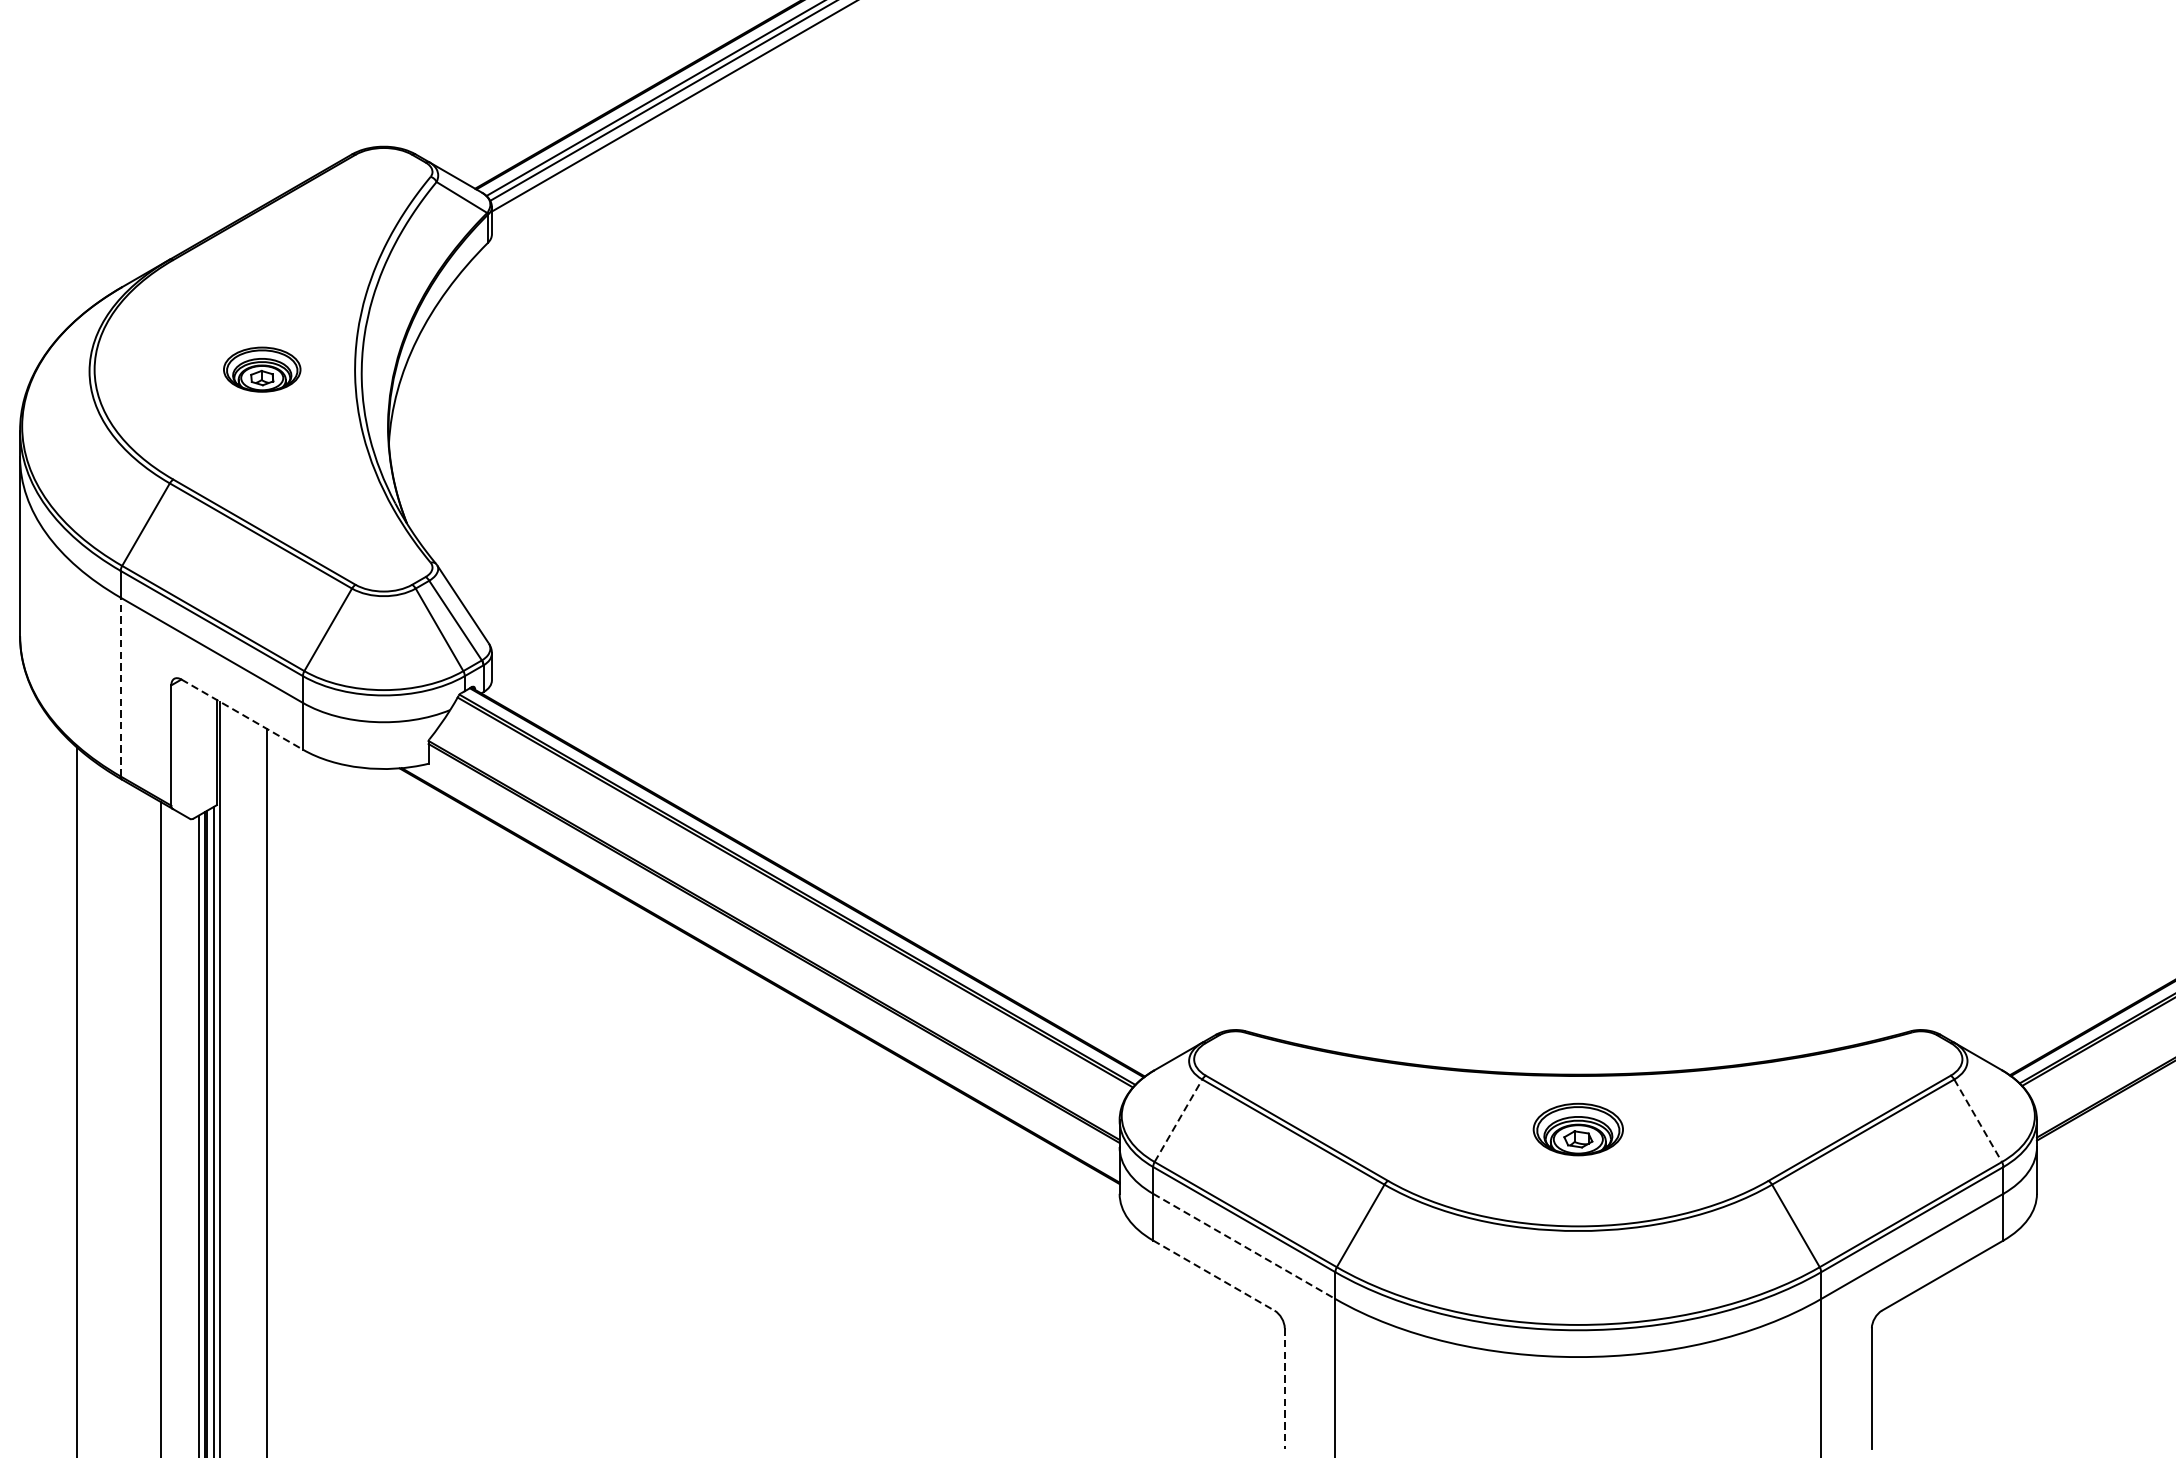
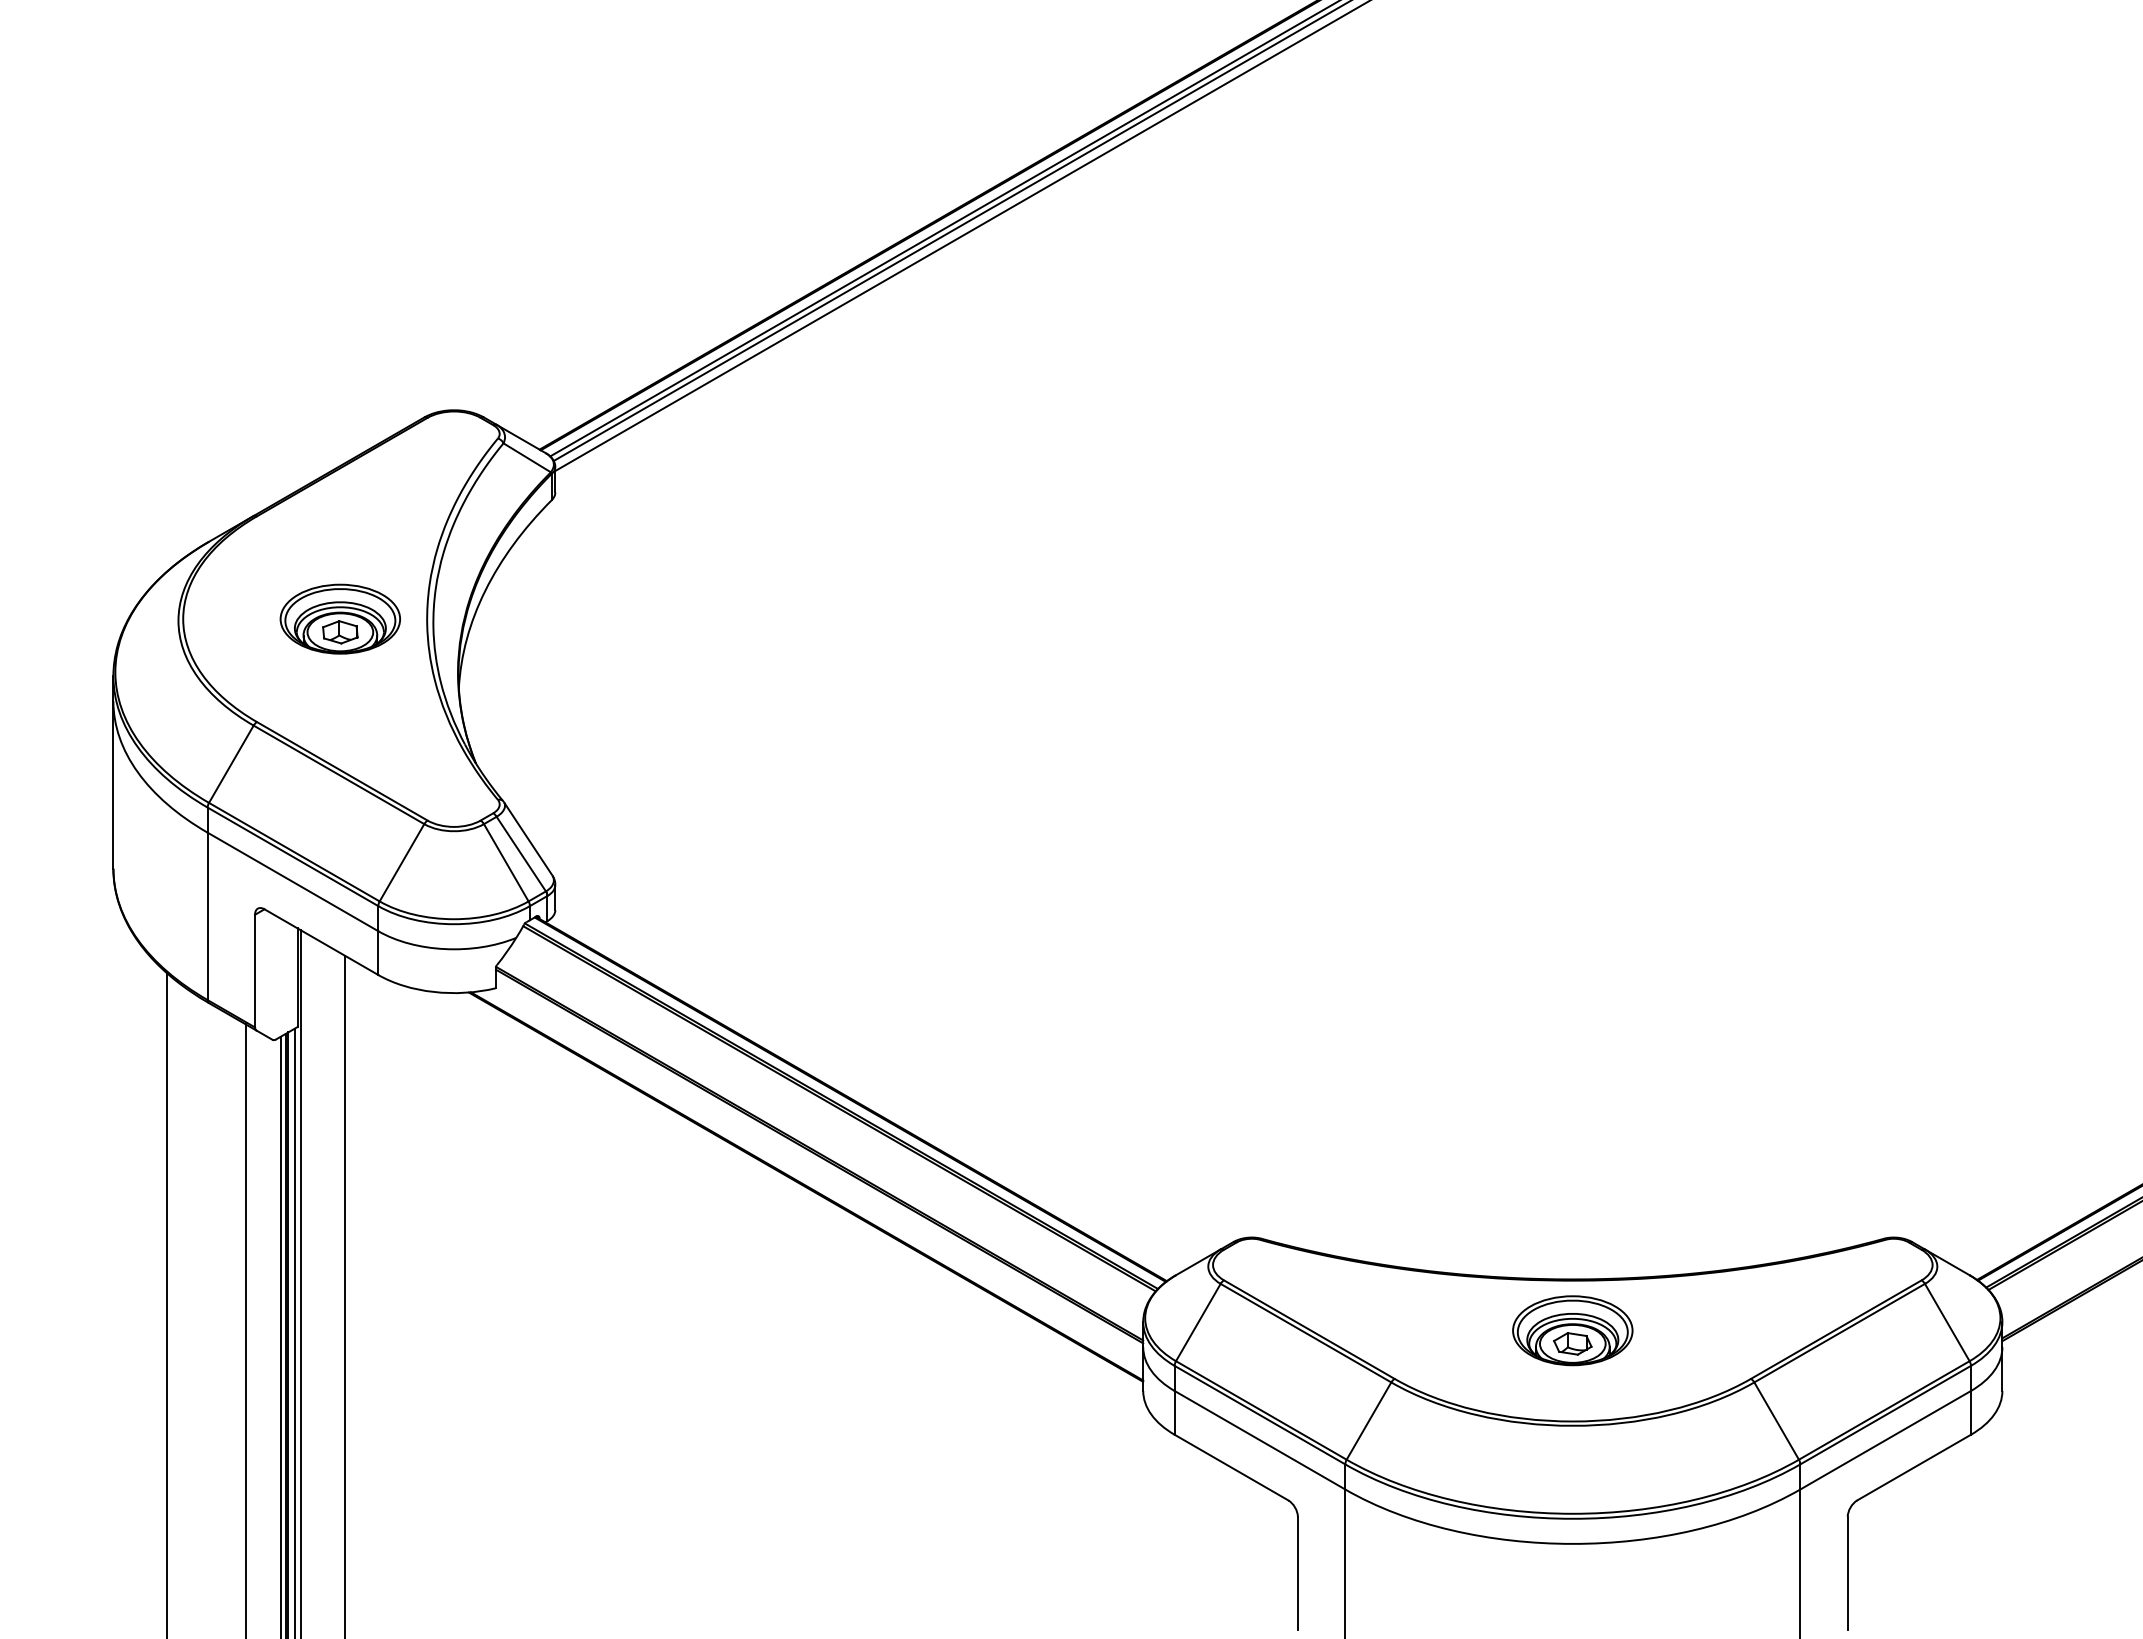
part: (261, 369) -> (339, 618), size x1.67
line: (120, 687) -> (207, 916), dashed -> solid
line: (242, 714) -> (321, 942), dashed -> solid
line: (1178, 1120) -> (1198, 1322), dashed -> solid
line: (1978, 1120) -> (1947, 1322), dashed -> solid
part: (1577, 1129) -> (1572, 1330), size x1.43
line: (1243, 1246) -> (1259, 1440), dashed -> solid
line: (1213, 1275) -> (1231, 1467), dashed -> solid
line: (1284, 1388) -> (1297, 1573), dashed -> solid

